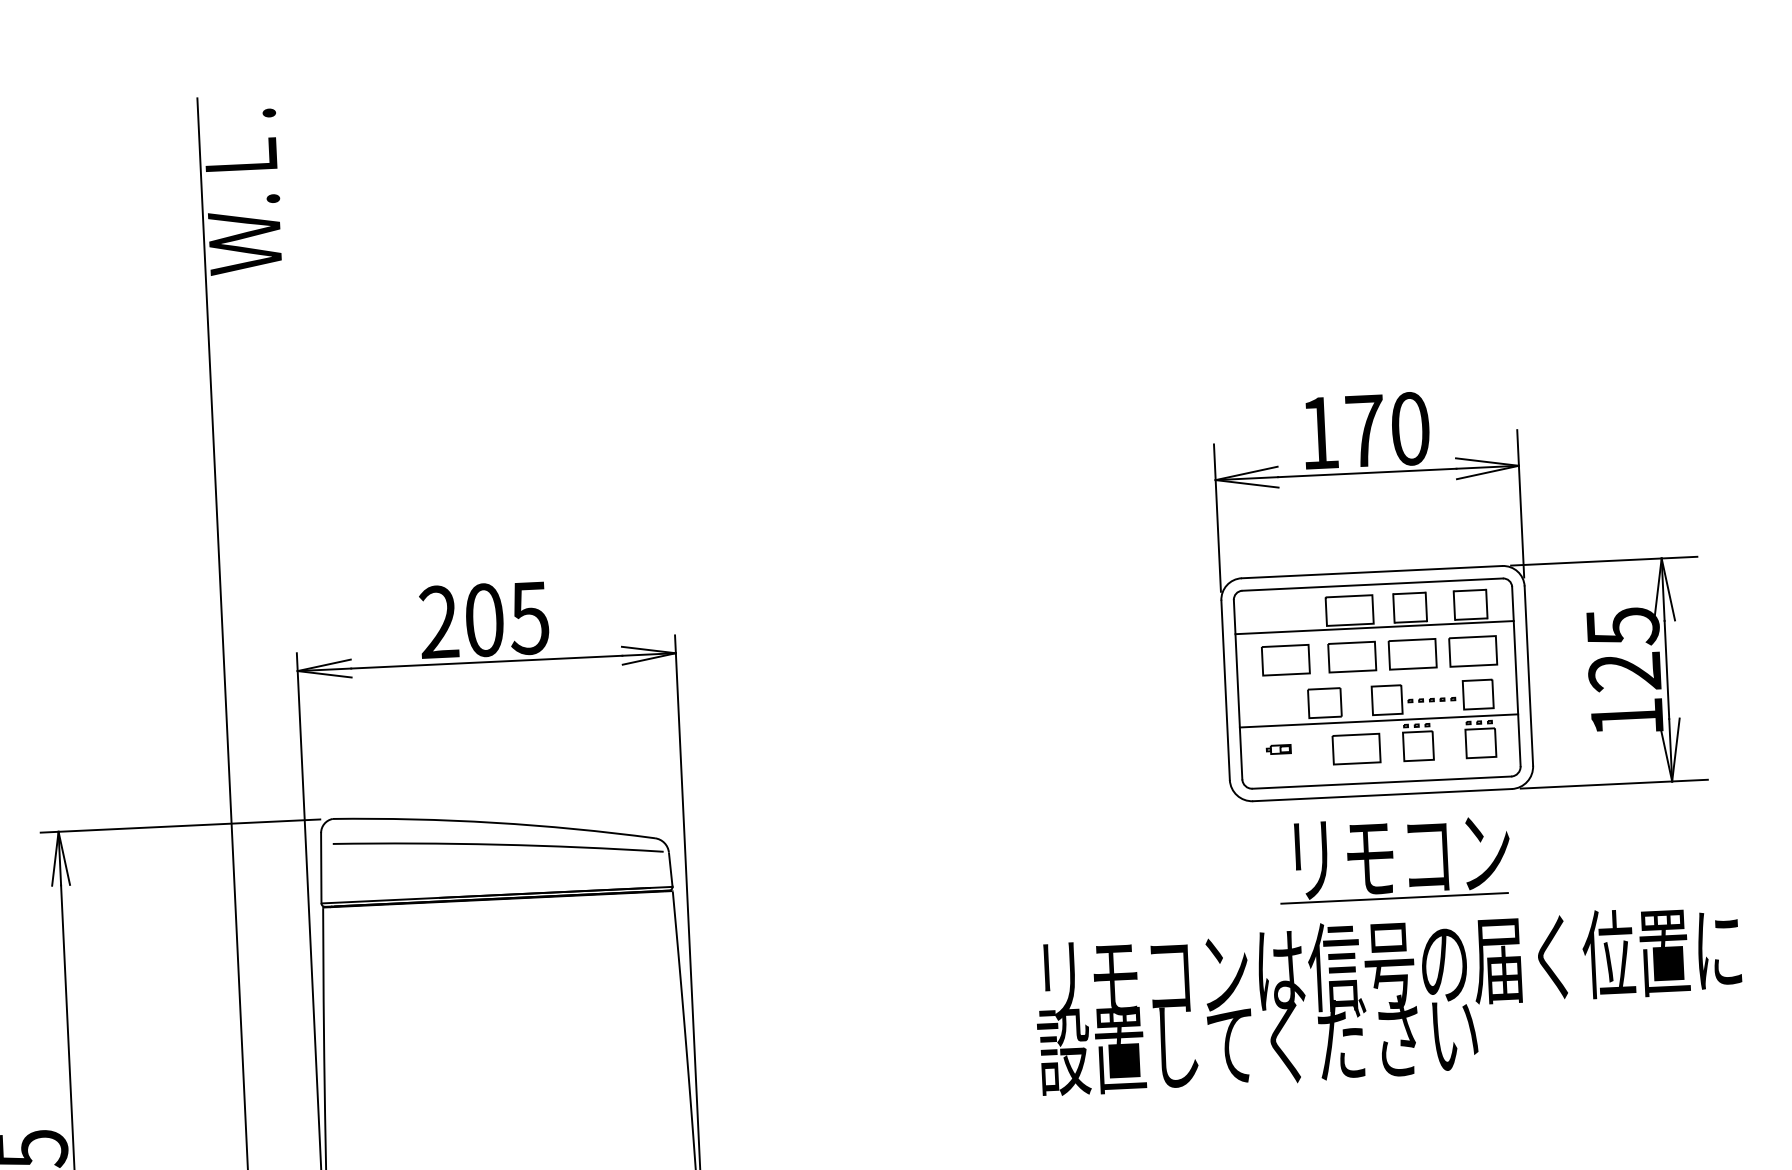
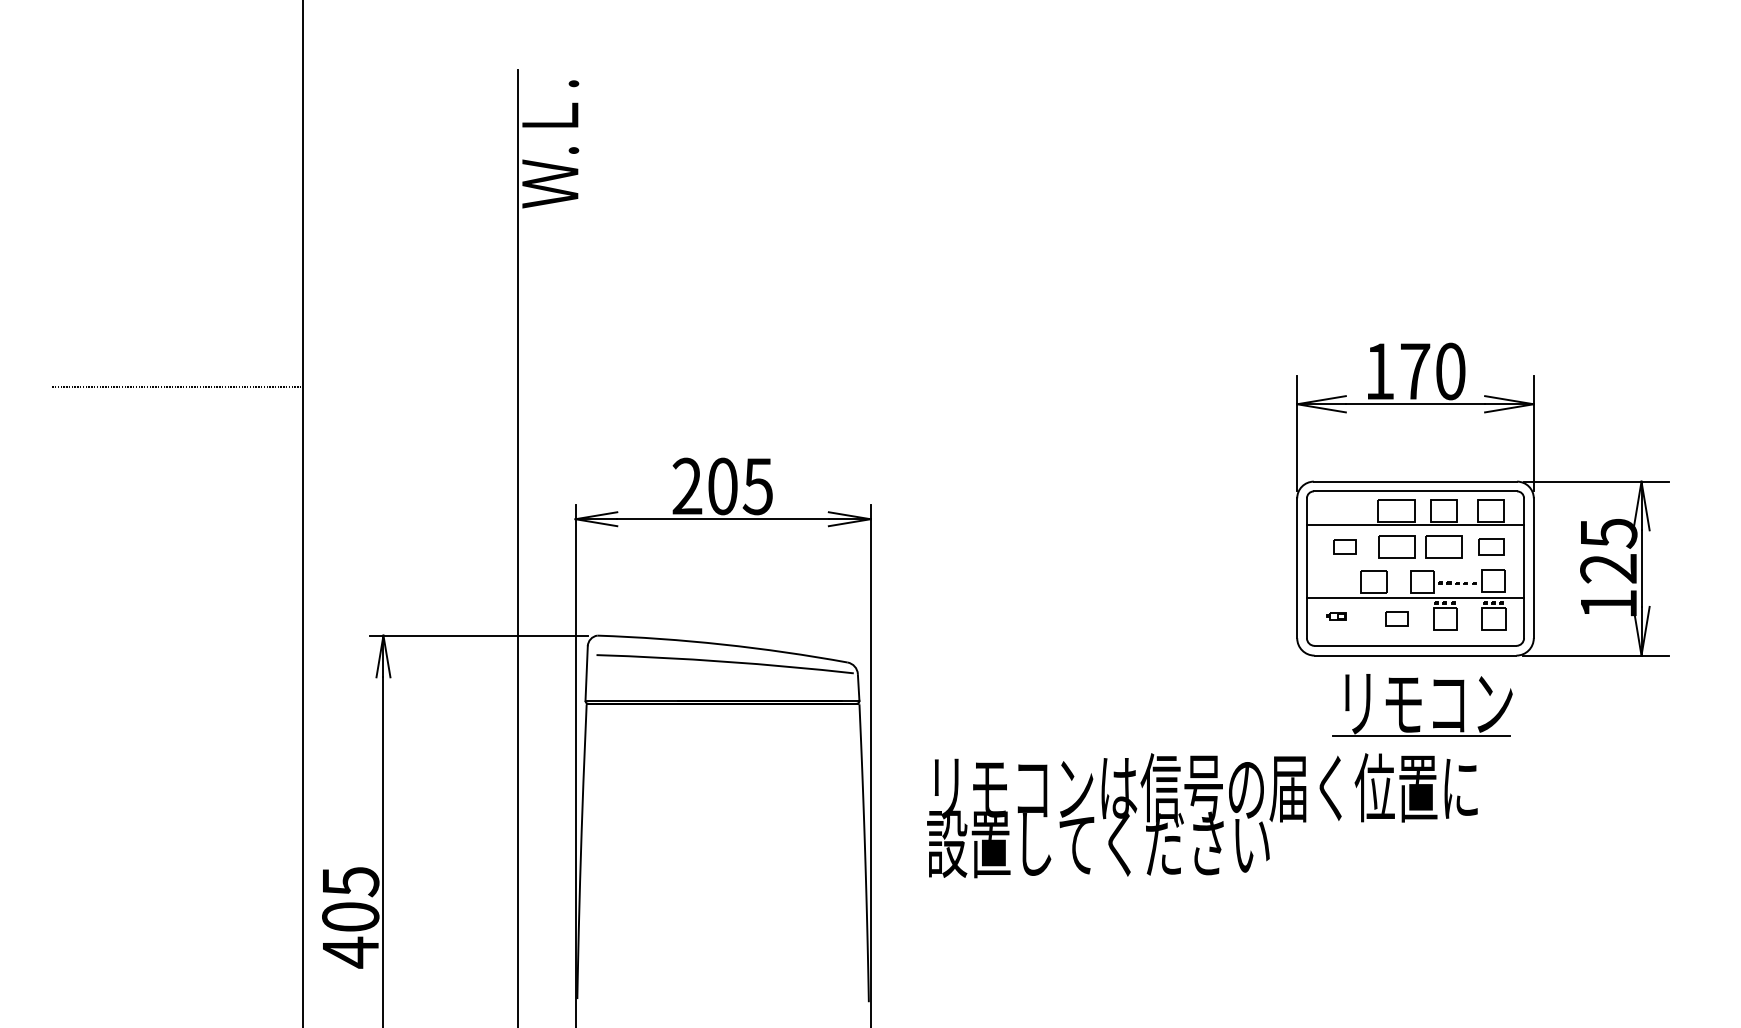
part: (1473, 650) -> (1491, 546), size x0.7
part: (1284, 659) -> (1344, 546), size x0.6
part: (1355, 748) -> (1396, 618), size x0.6
text: (1389, 1000) -> (1202, 815), moved

